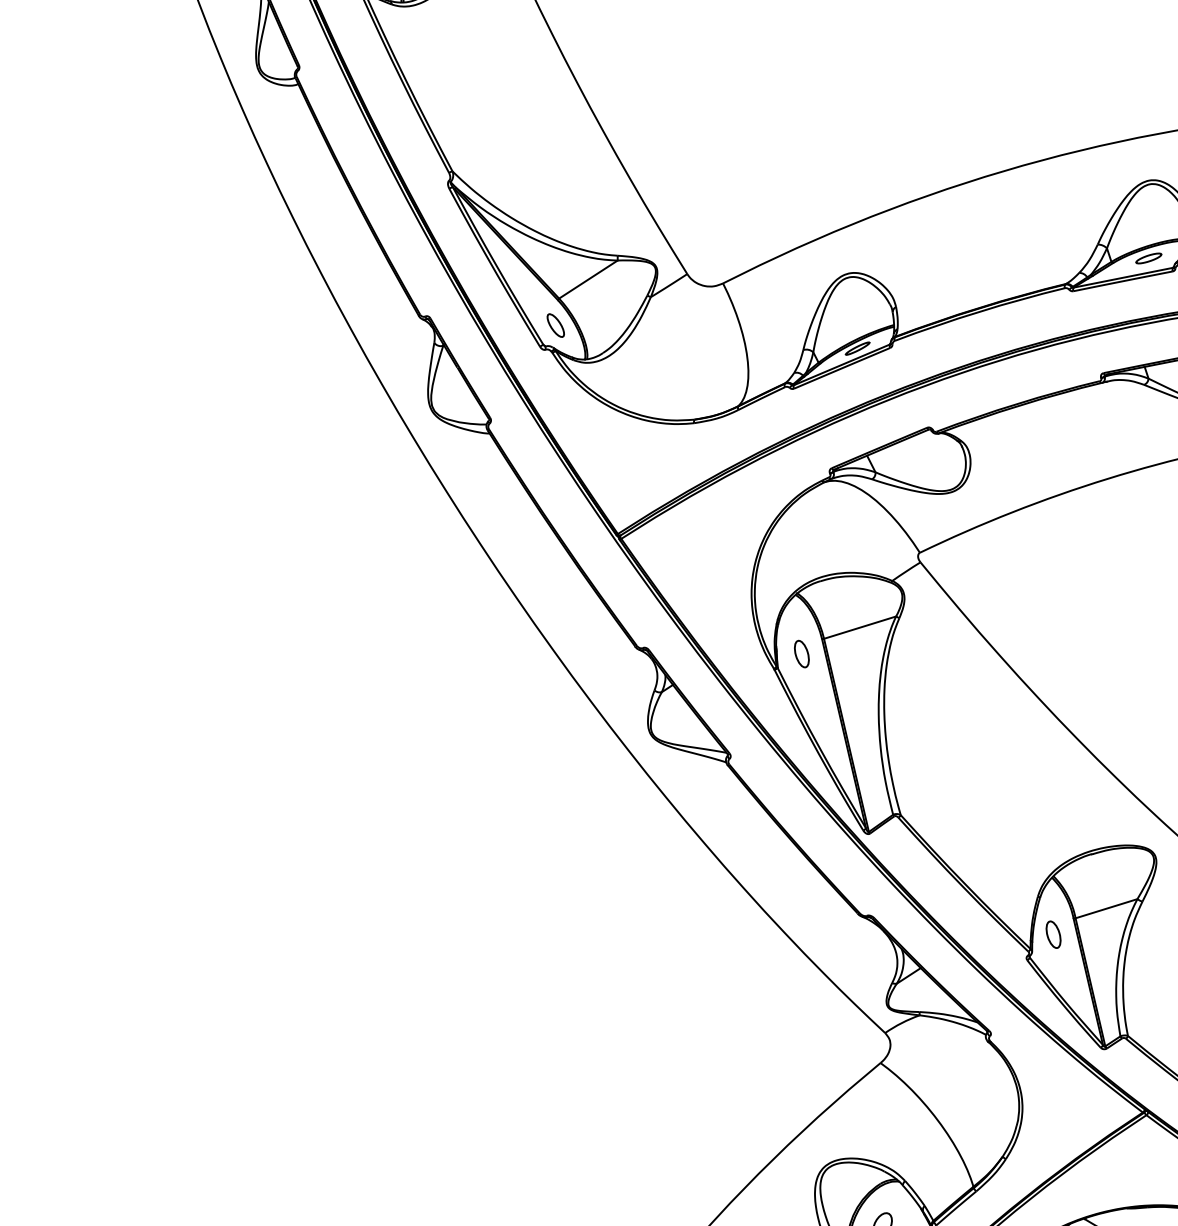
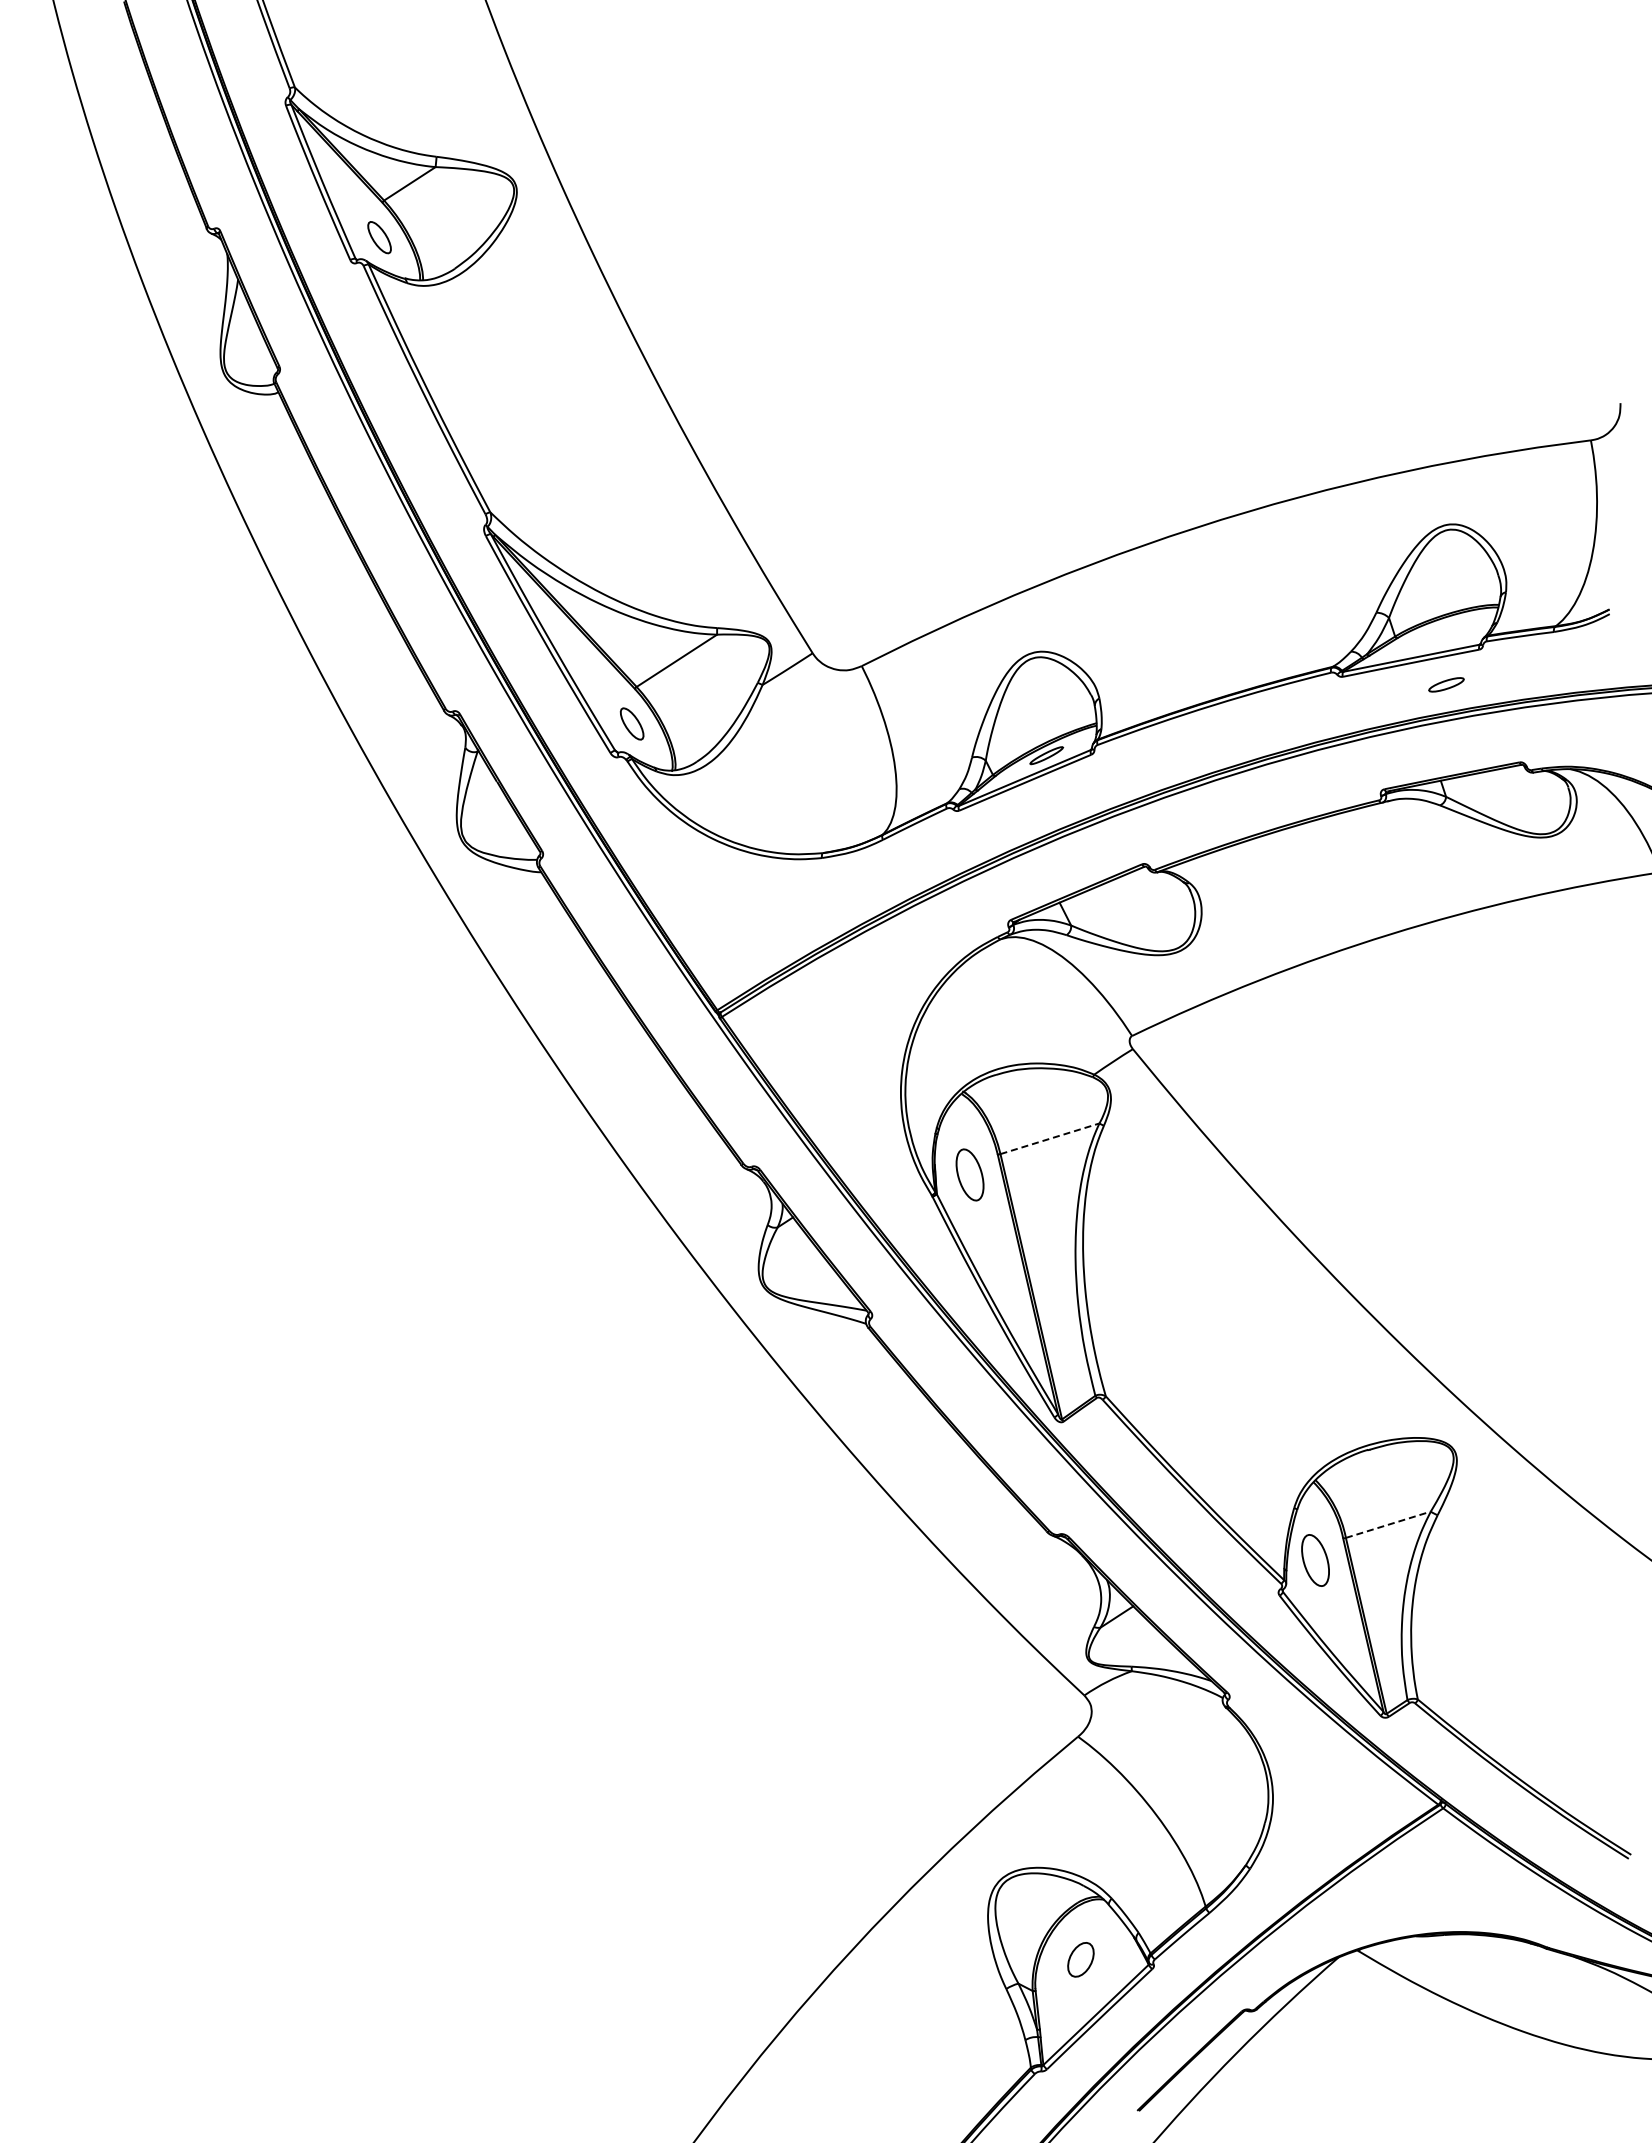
part: (1148, 258) -> (1446, 684), moved
line: (859, 627) -> (1049, 1138), solid -> dashed
part: (801, 654) -> (969, 1175), size x1.4
line: (1106, 908) -> (1388, 1524), solid -> dashed
part: (1053, 934) -> (1315, 1560), size x1.4

